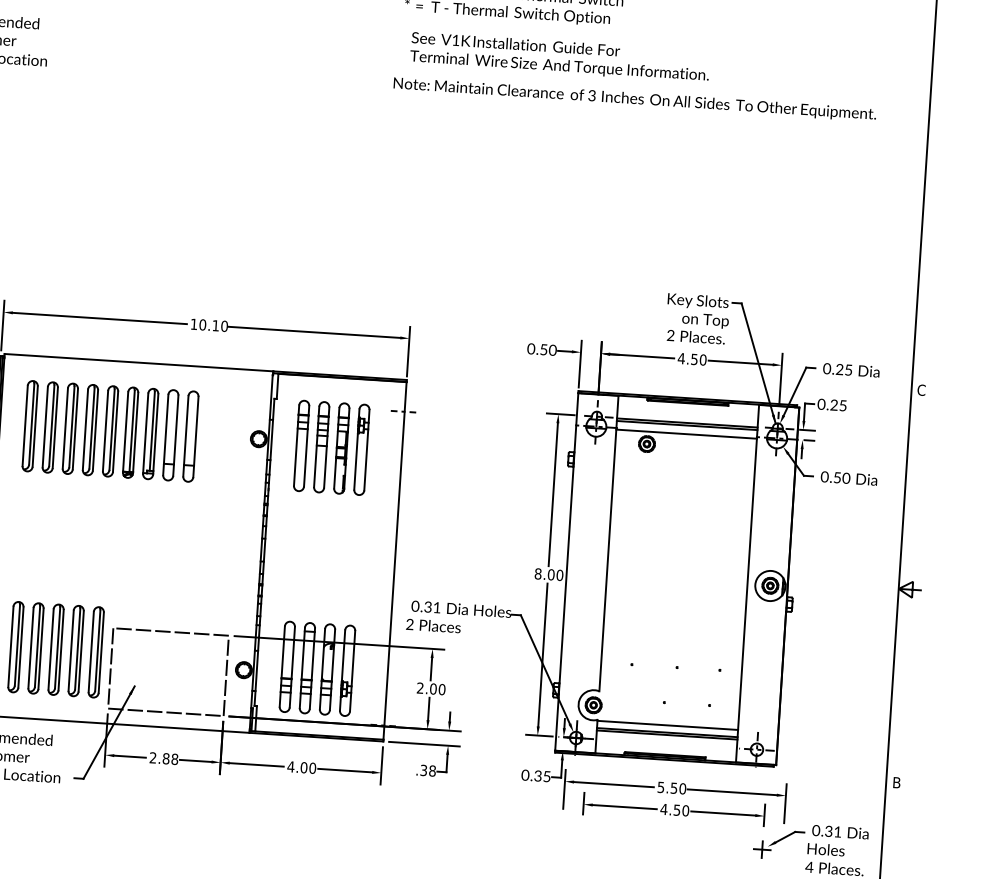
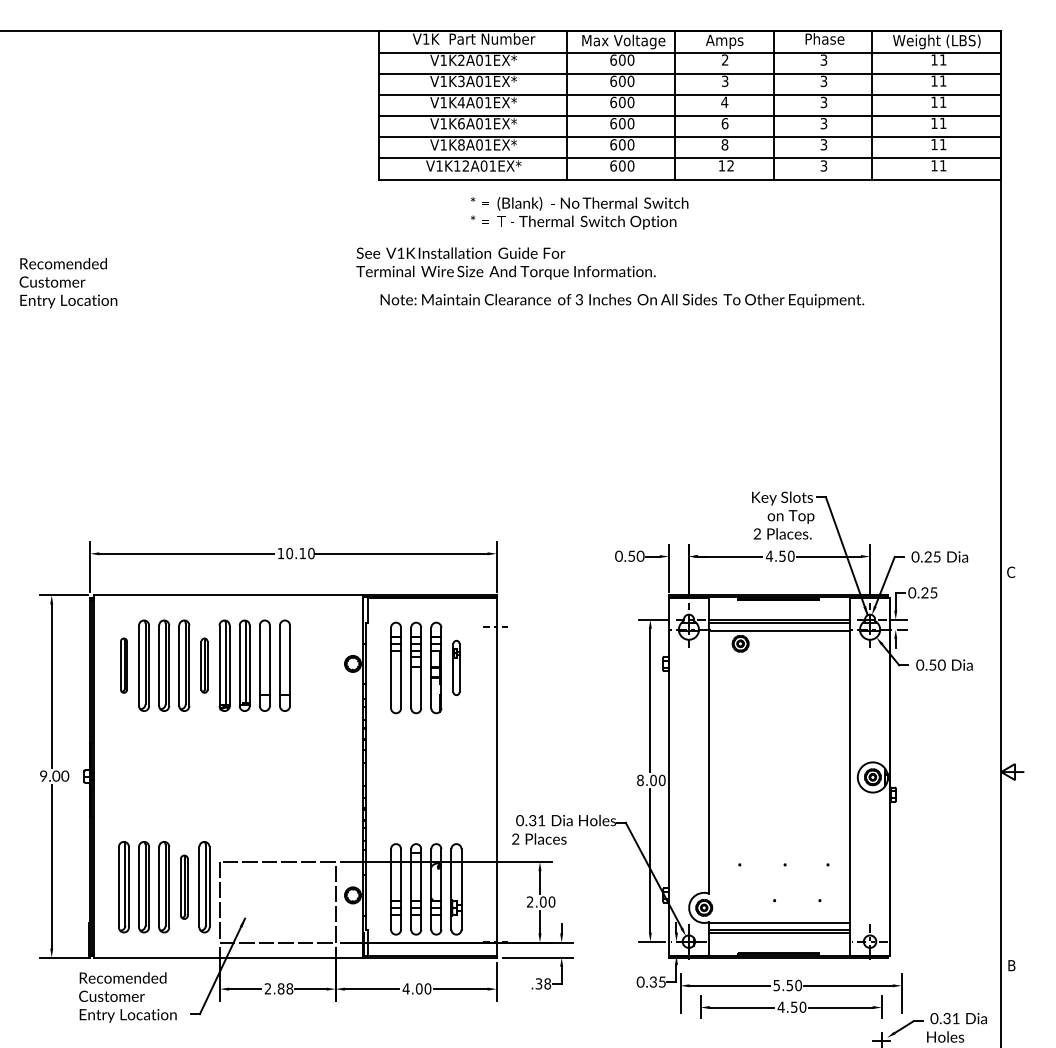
text: (559, 57) -> (505, 263), moved
text: (635, 99) -> (622, 300), moved
part: (29, 425) -> (123, 665), size x0.6
part: (110, 431) -> (204, 665), size x0.6
part: (361, 449) -> (456, 667), size x0.6
part: (76, 651) -> (184, 887), size x0.7

